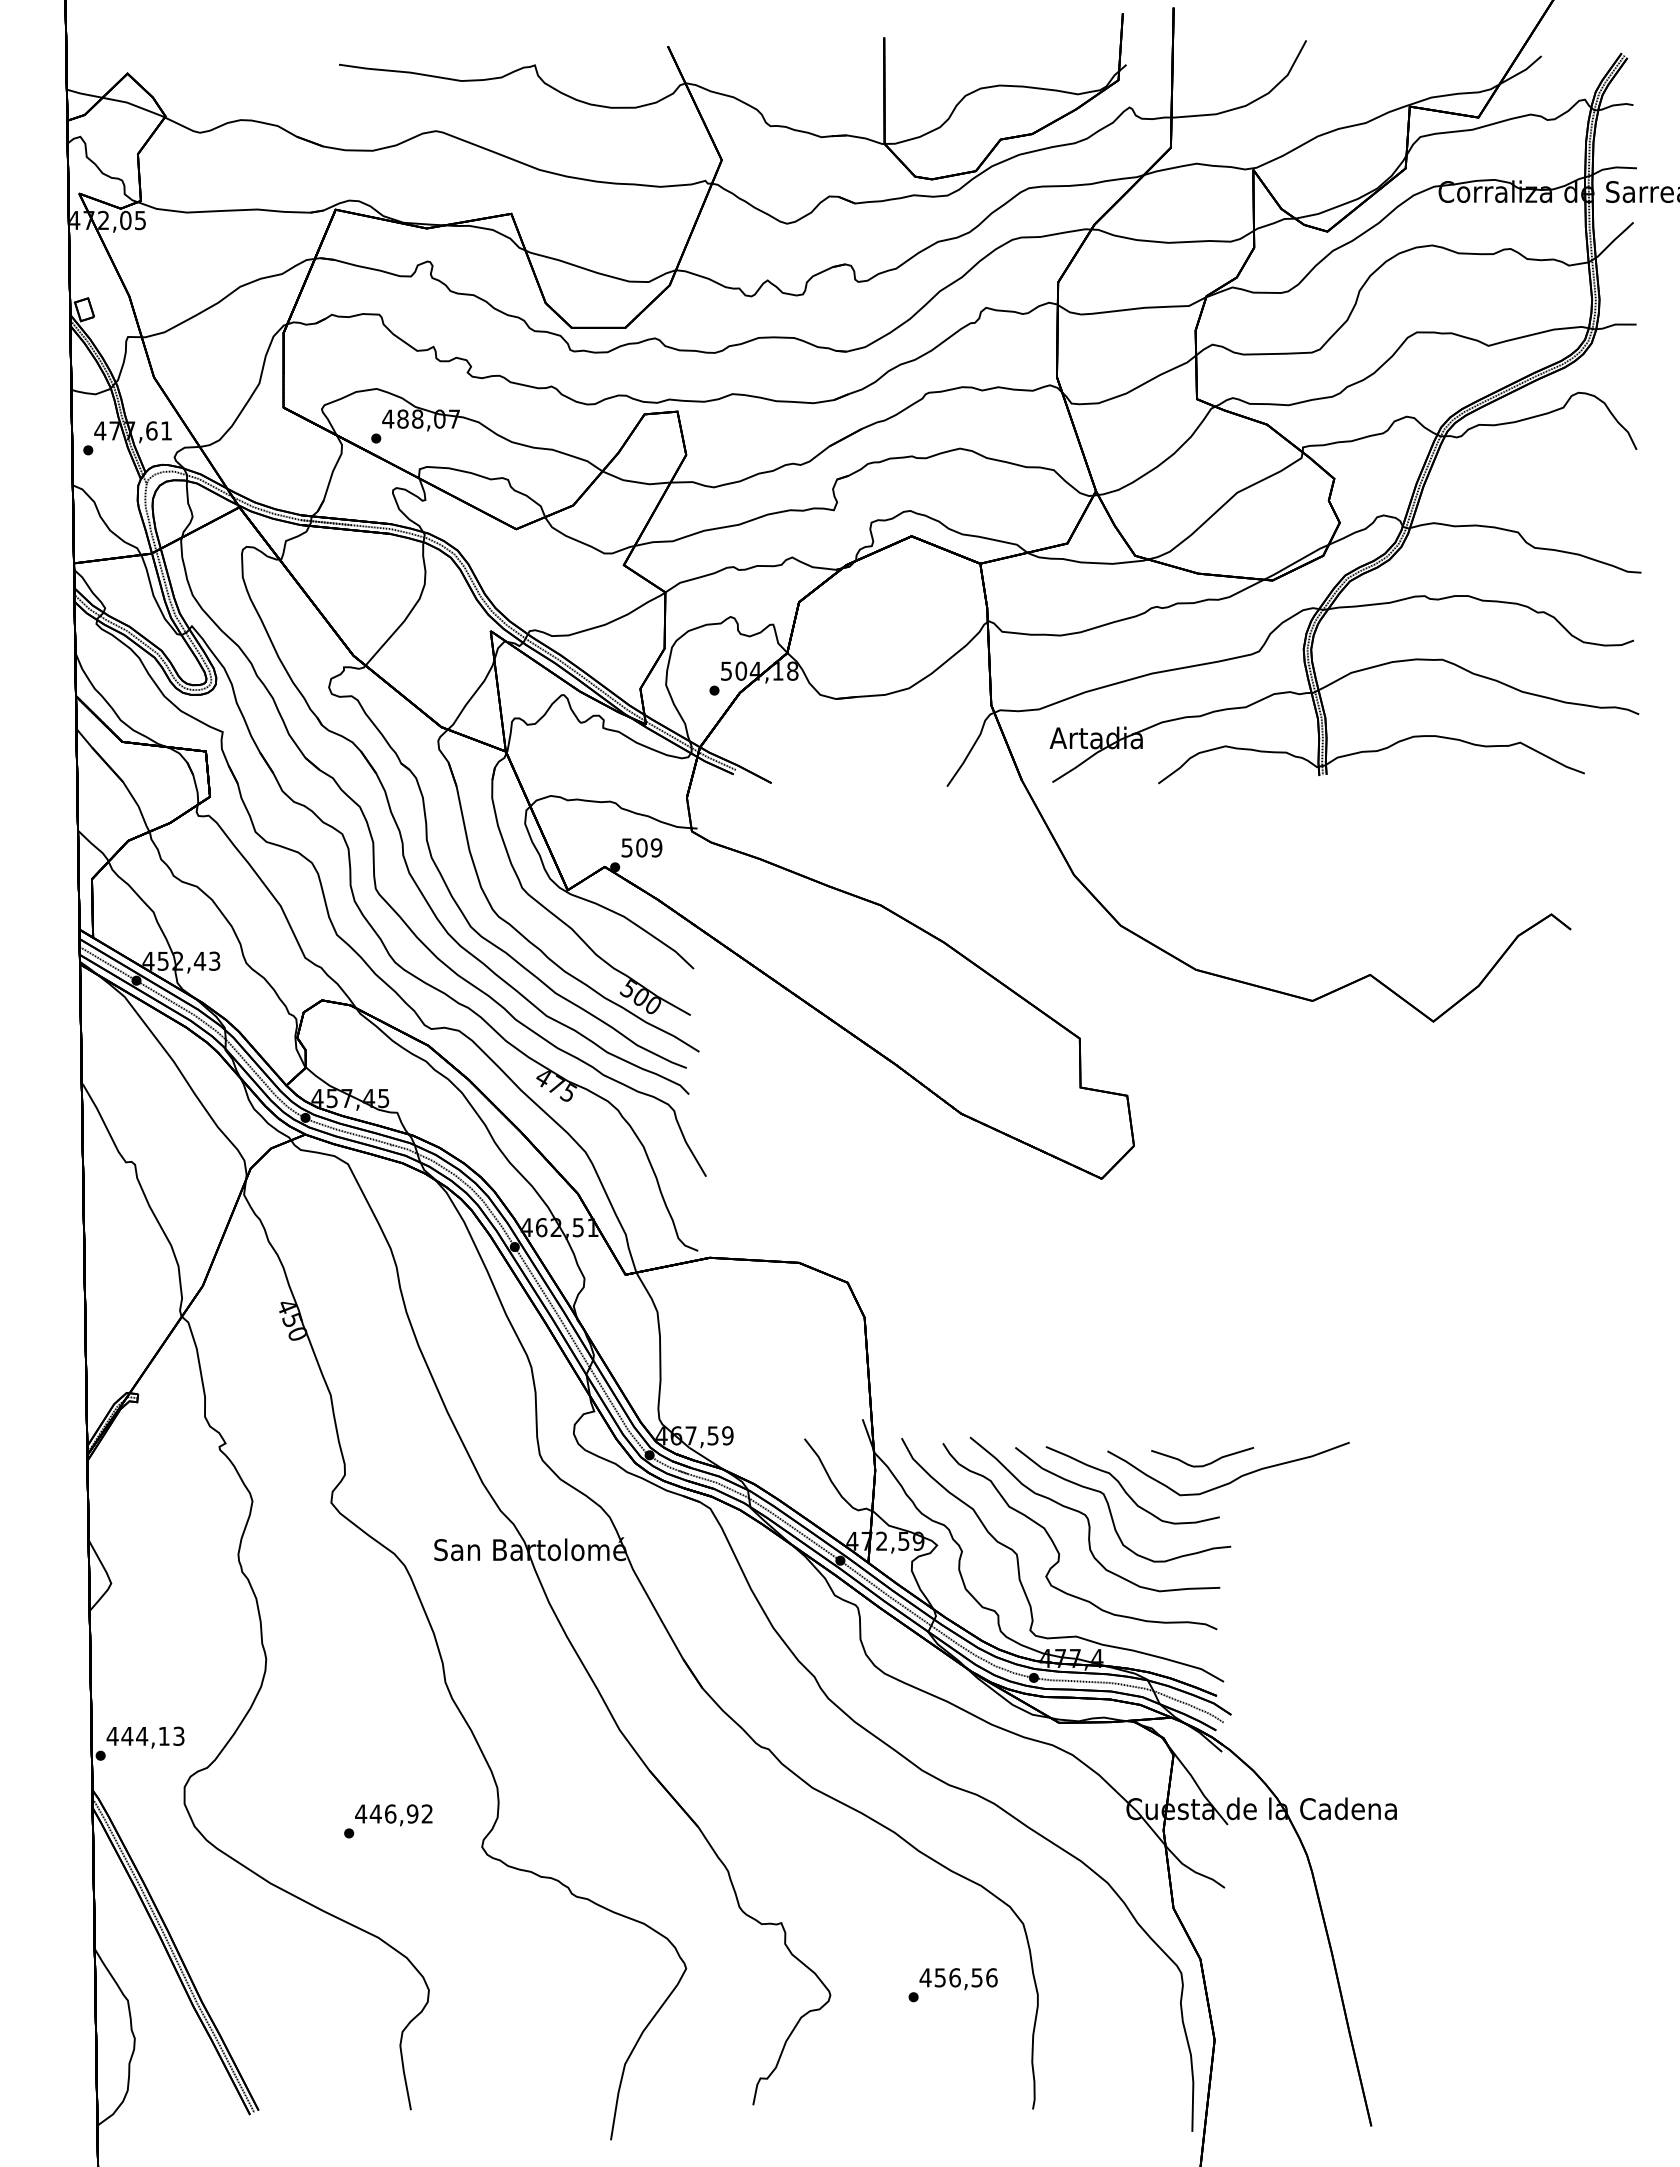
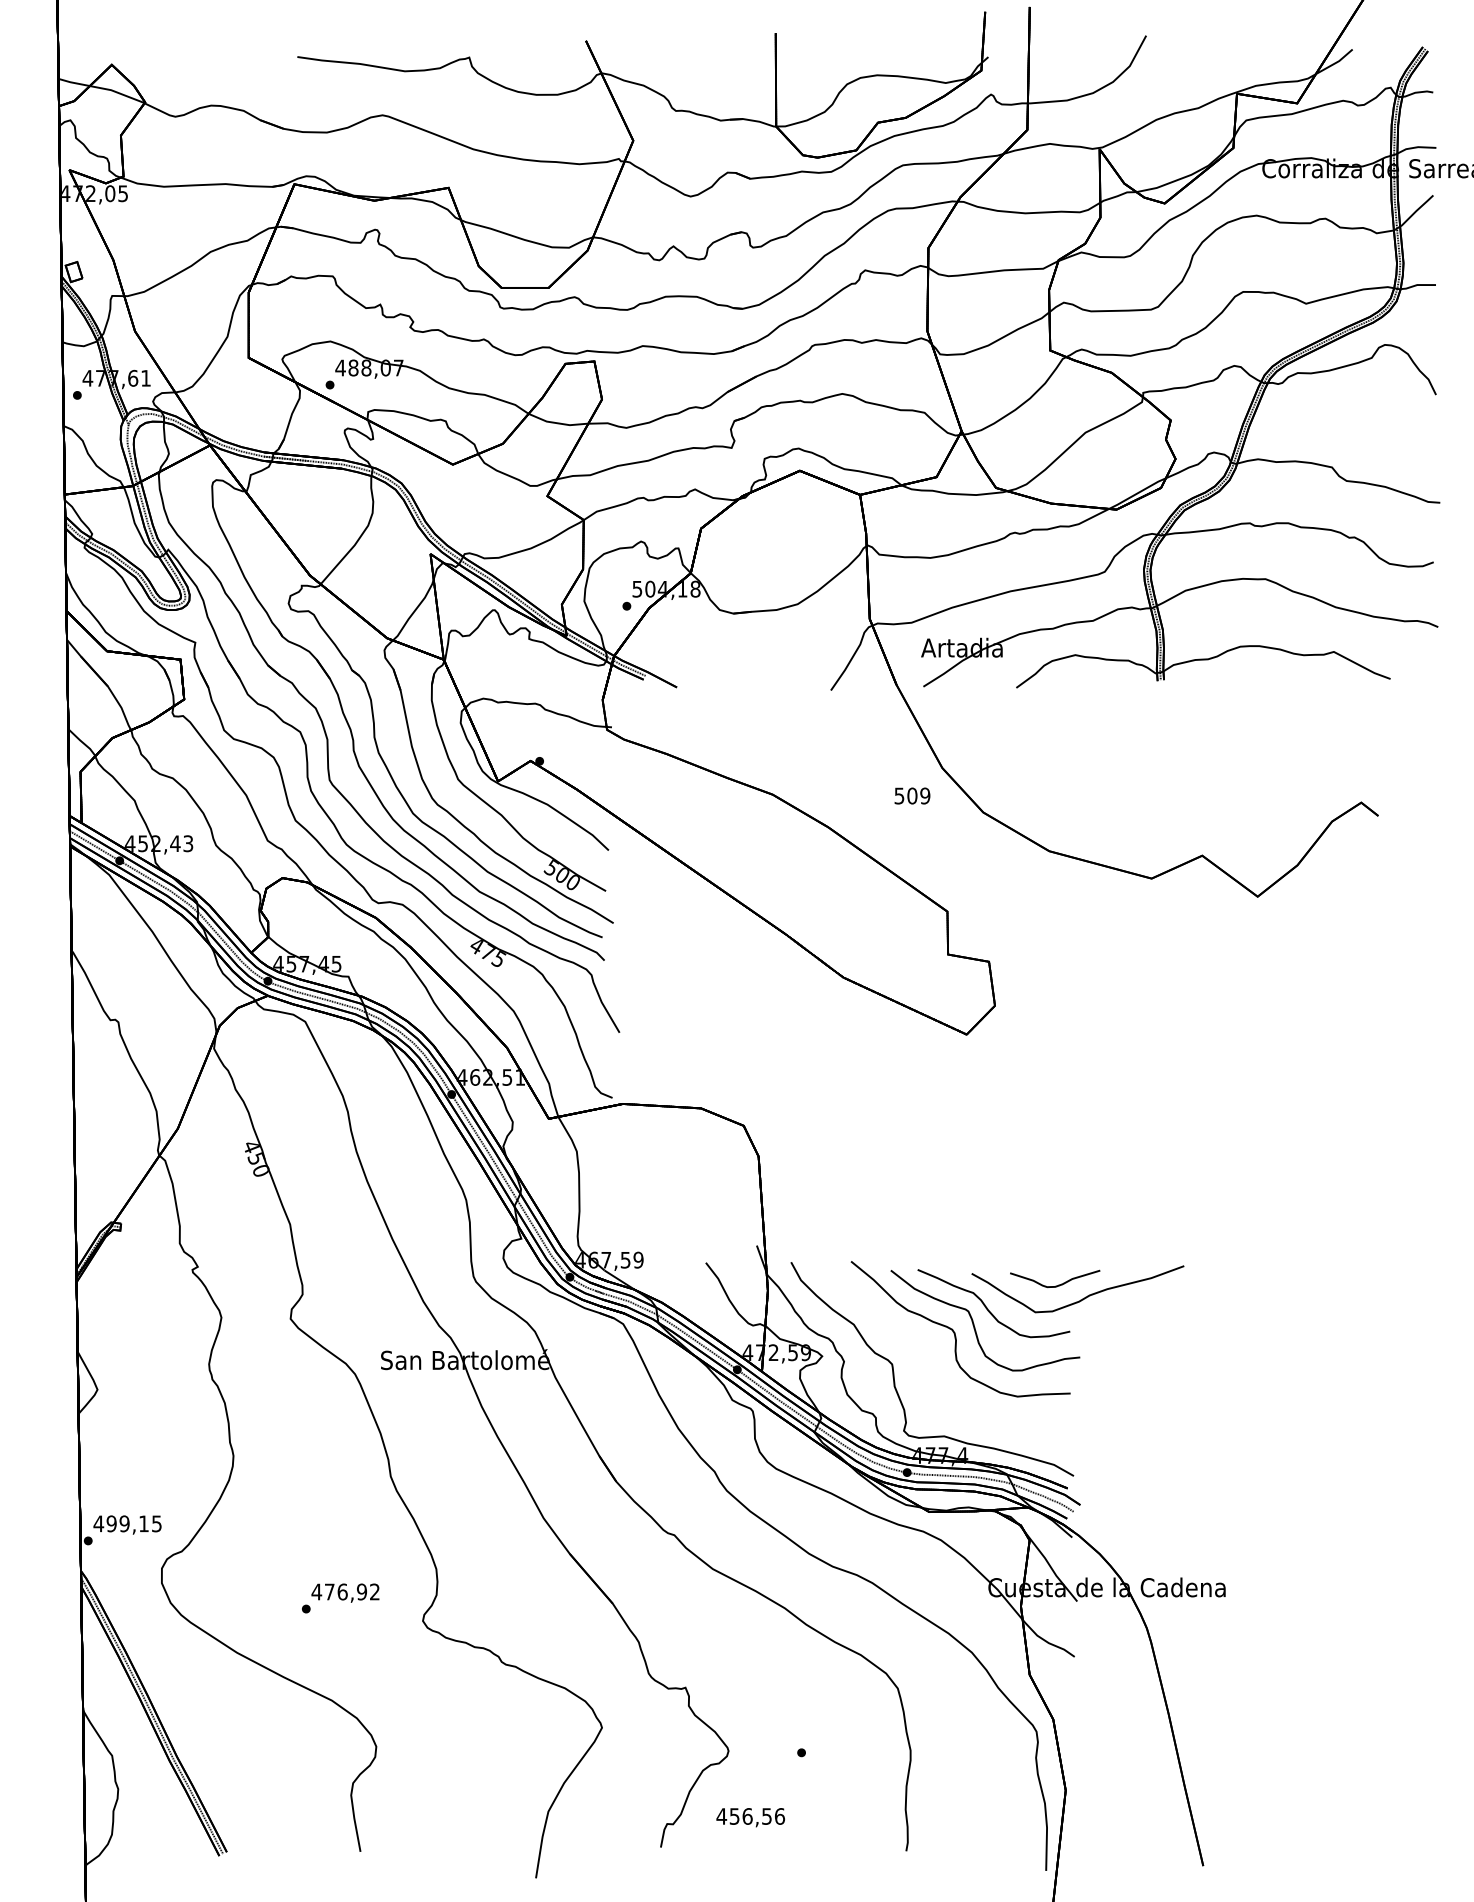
text: (641, 847) -> (912, 795), moved
curve: (1057, 1548) -> (927, 1359), removed
text: (152, 1735) -> (133, 1523), 444,13 -> 499,15
text: (375, 1813) -> (329, 1591), 446,92 -> 476,92
text: (958, 1979) -> (750, 1817), moved

